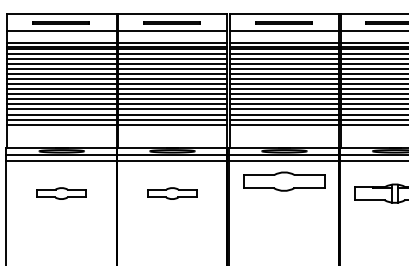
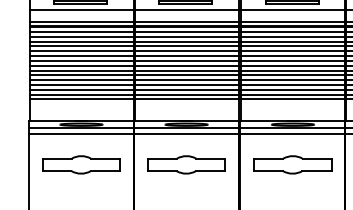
part: (284, 181) -> (292, 164), moved
part: (61, 193) -> (81, 164), size x1.67
part: (172, 193) -> (186, 164), size x1.67

